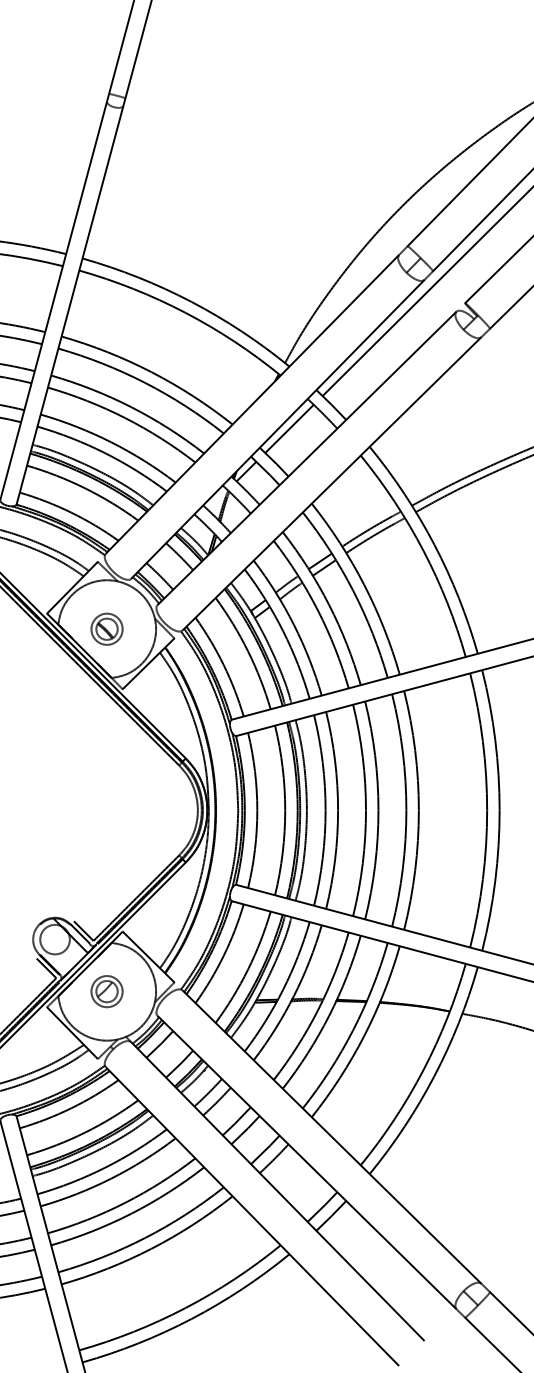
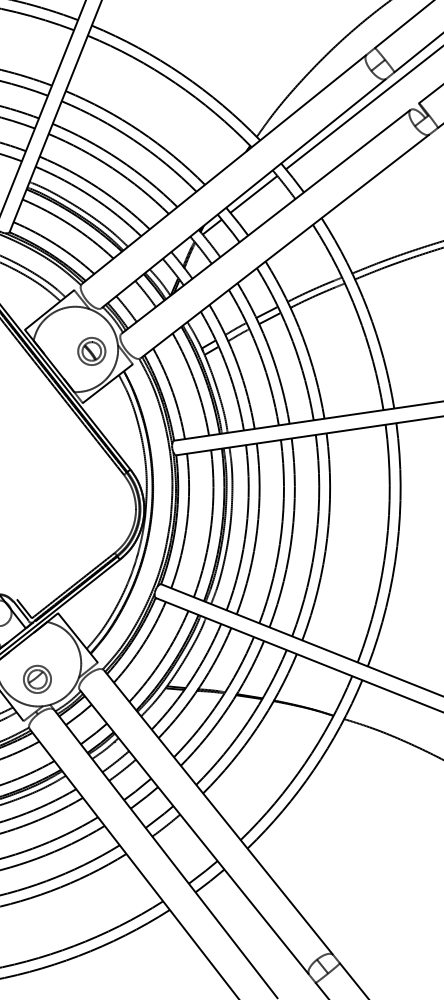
part: (106, 628) -> (91, 350), moved
part: (106, 991) -> (37, 679), moved

